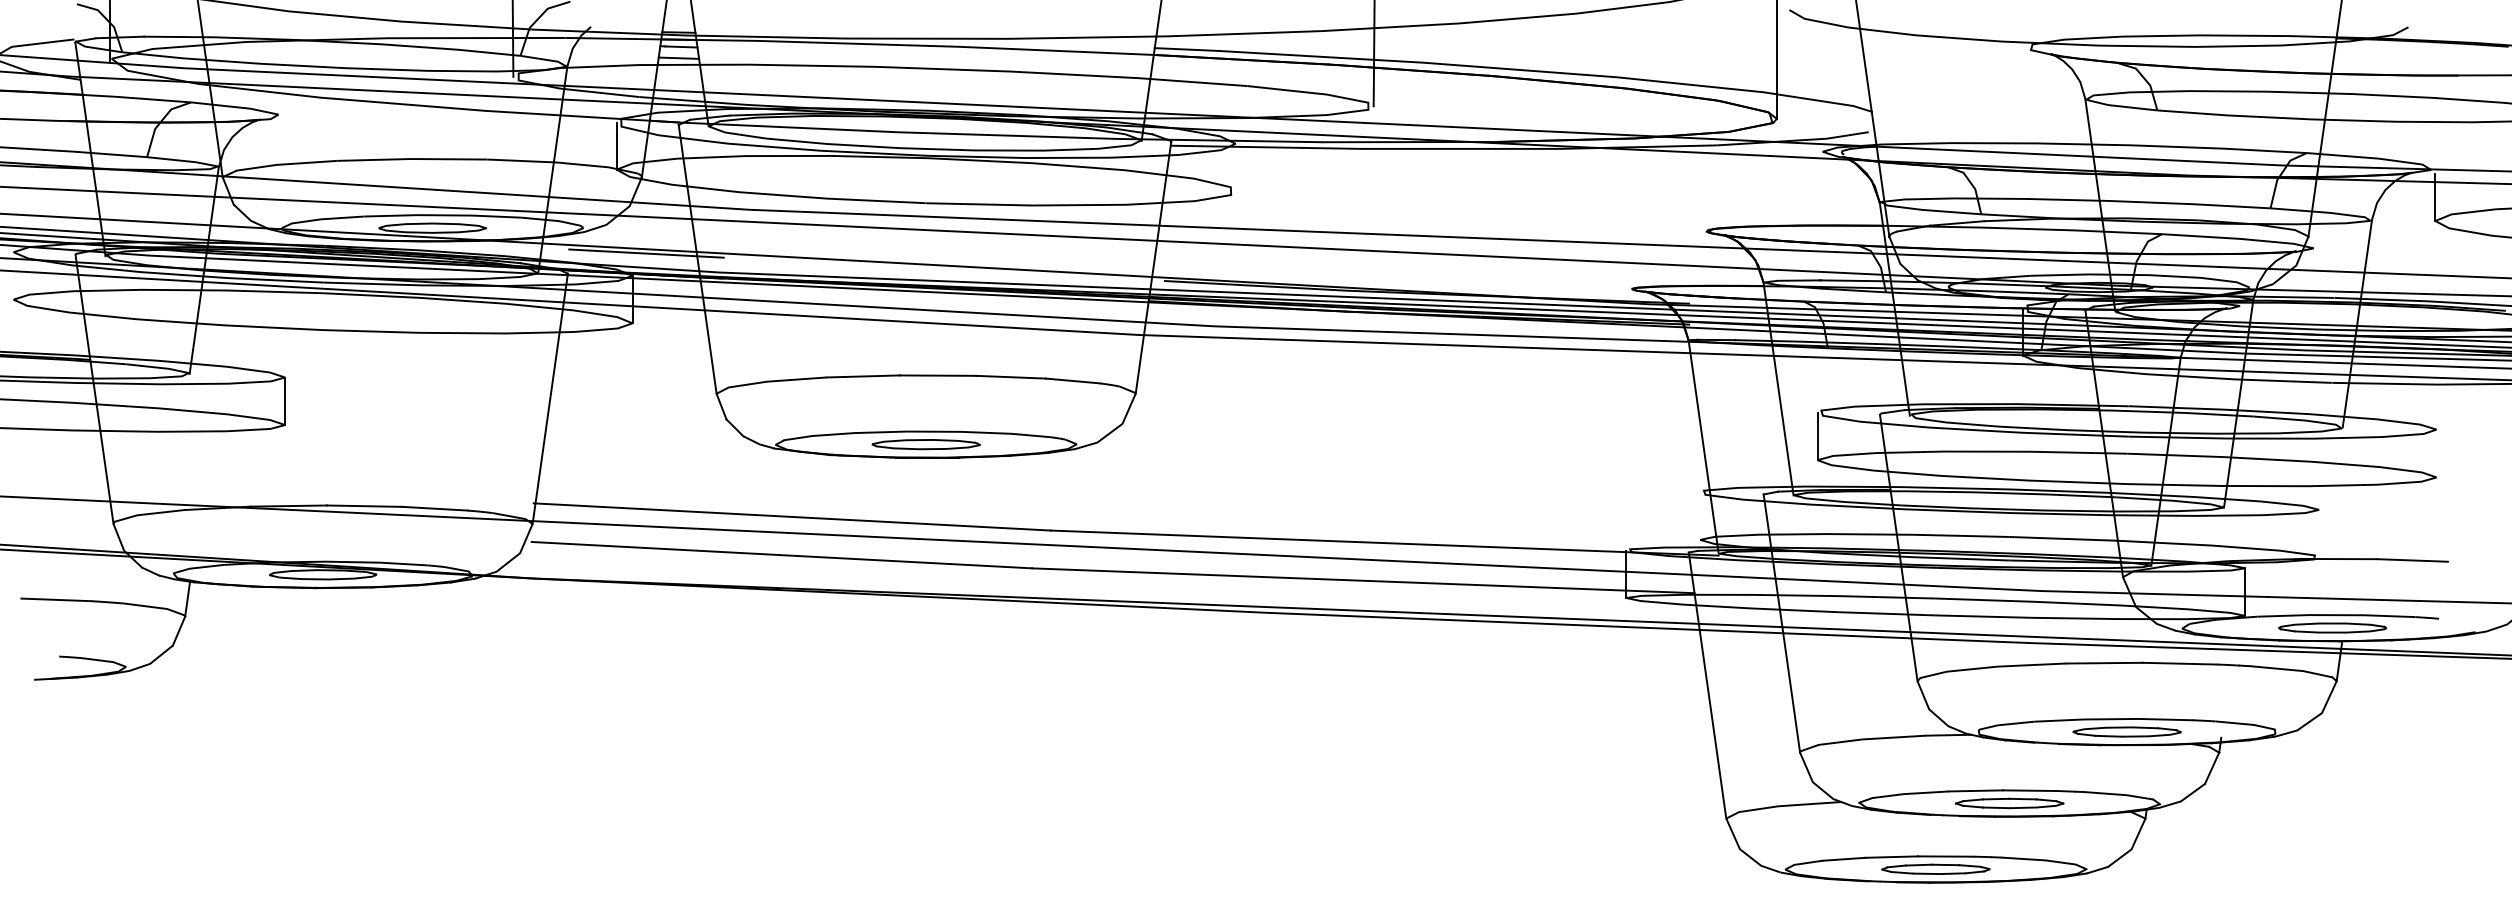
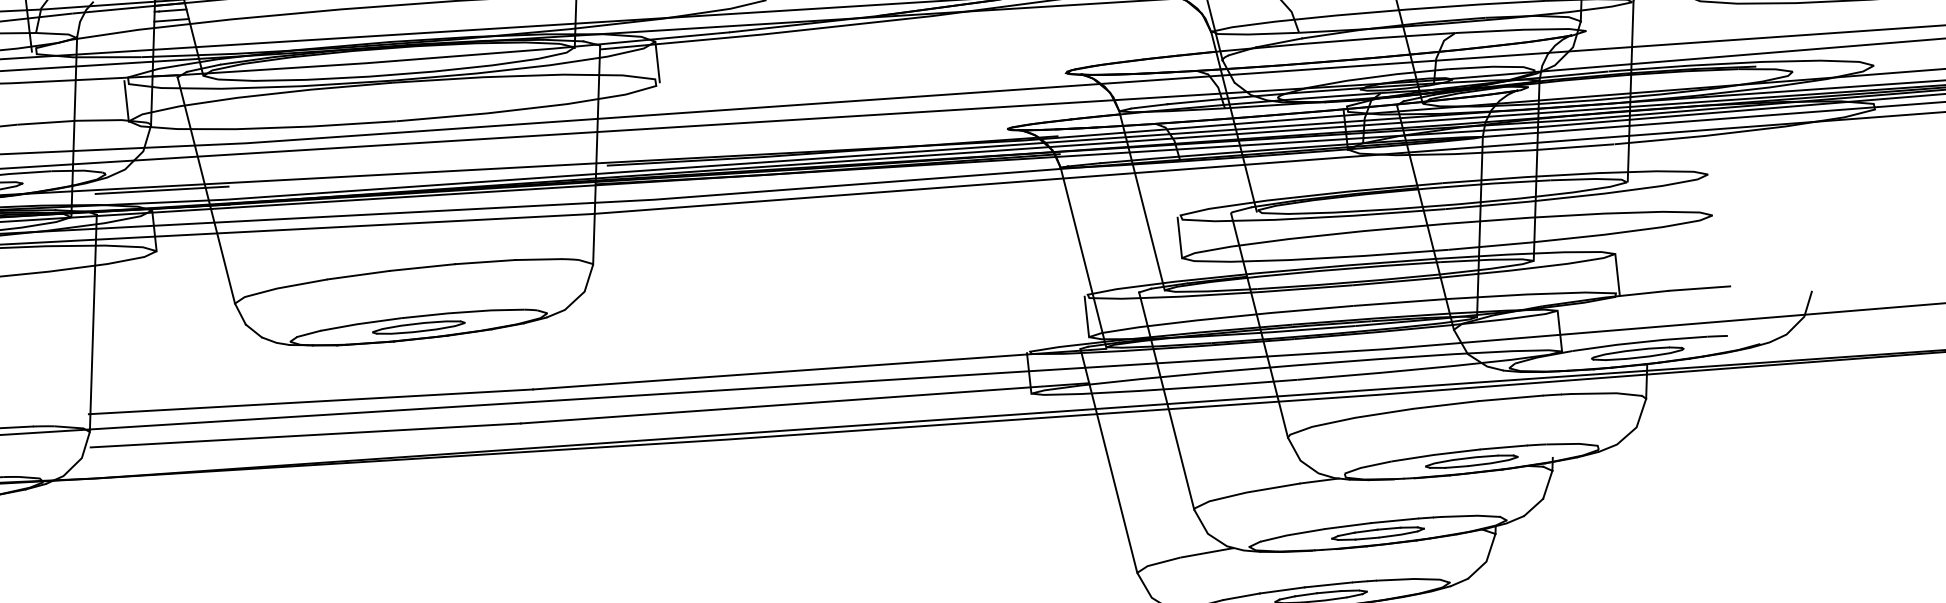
line: (1235, 167) -> (657, 62), added
line: (1700, 515) -> (1087, 316), added
line: (2319, 533) -> (1617, 274), added

